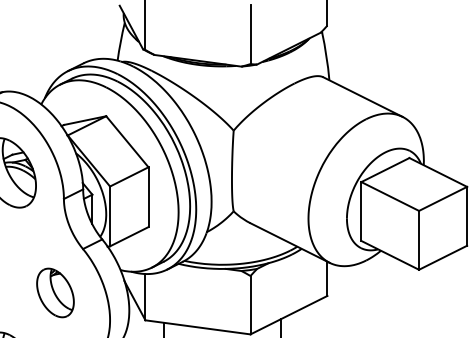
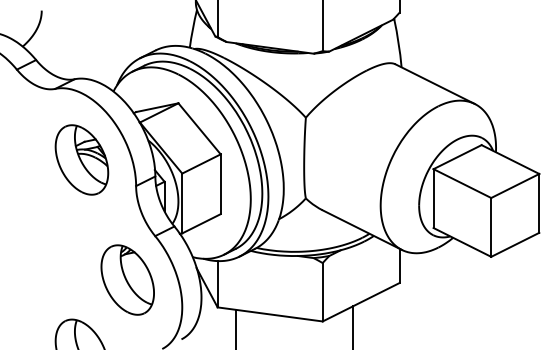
part: (55, 292) -> (127, 279), size x1.43

